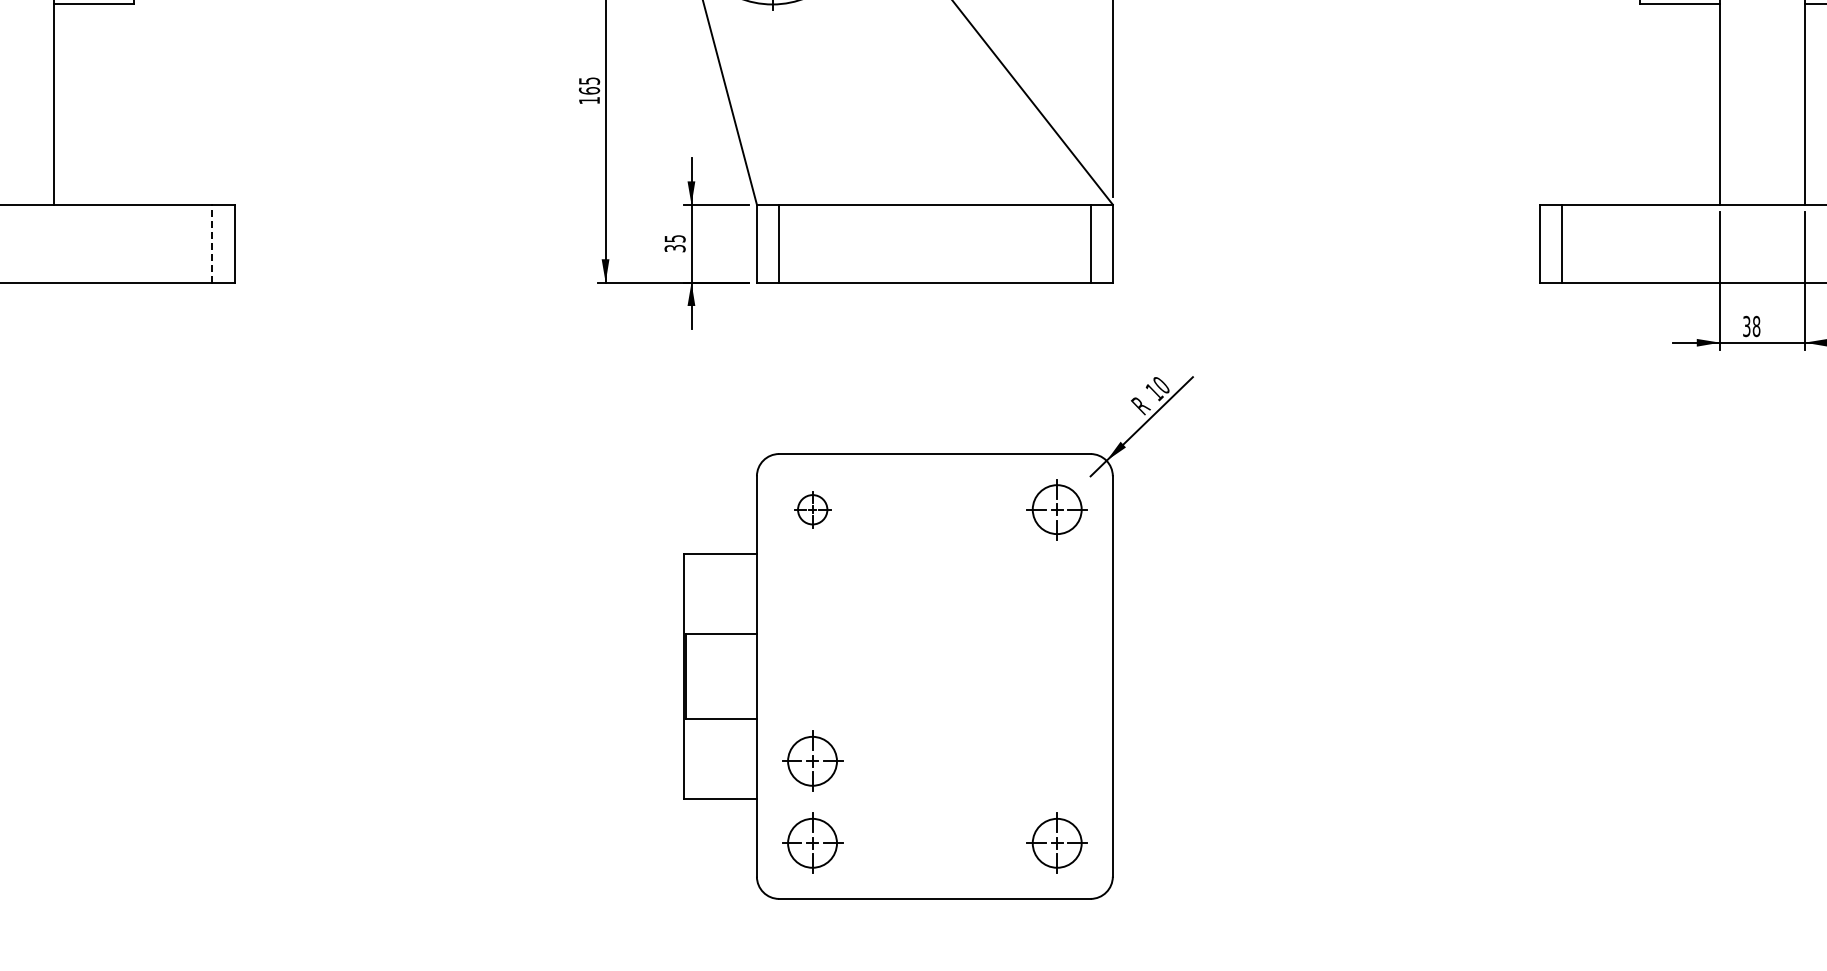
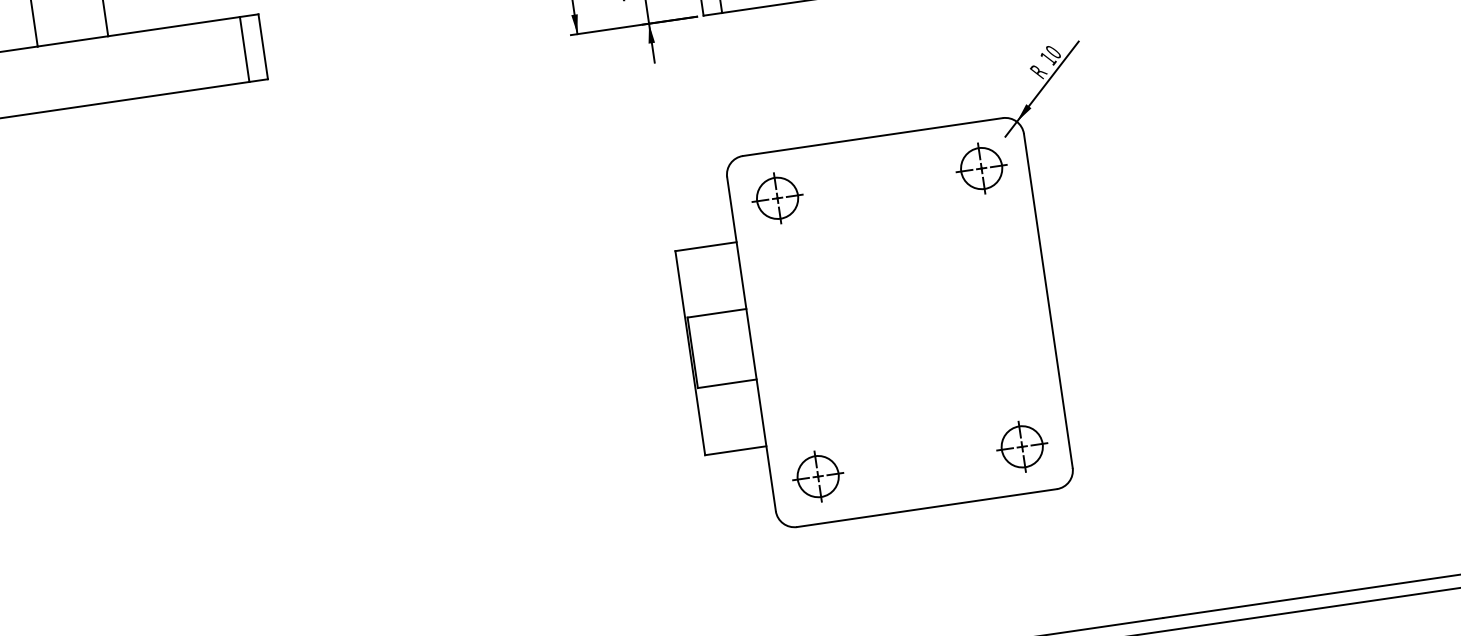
line: (212, 243) -> (244, 49), dashed -> solid
part: (812, 509) -> (777, 198), size x1.67
part: (812, 760) -> (808, 407), removed

